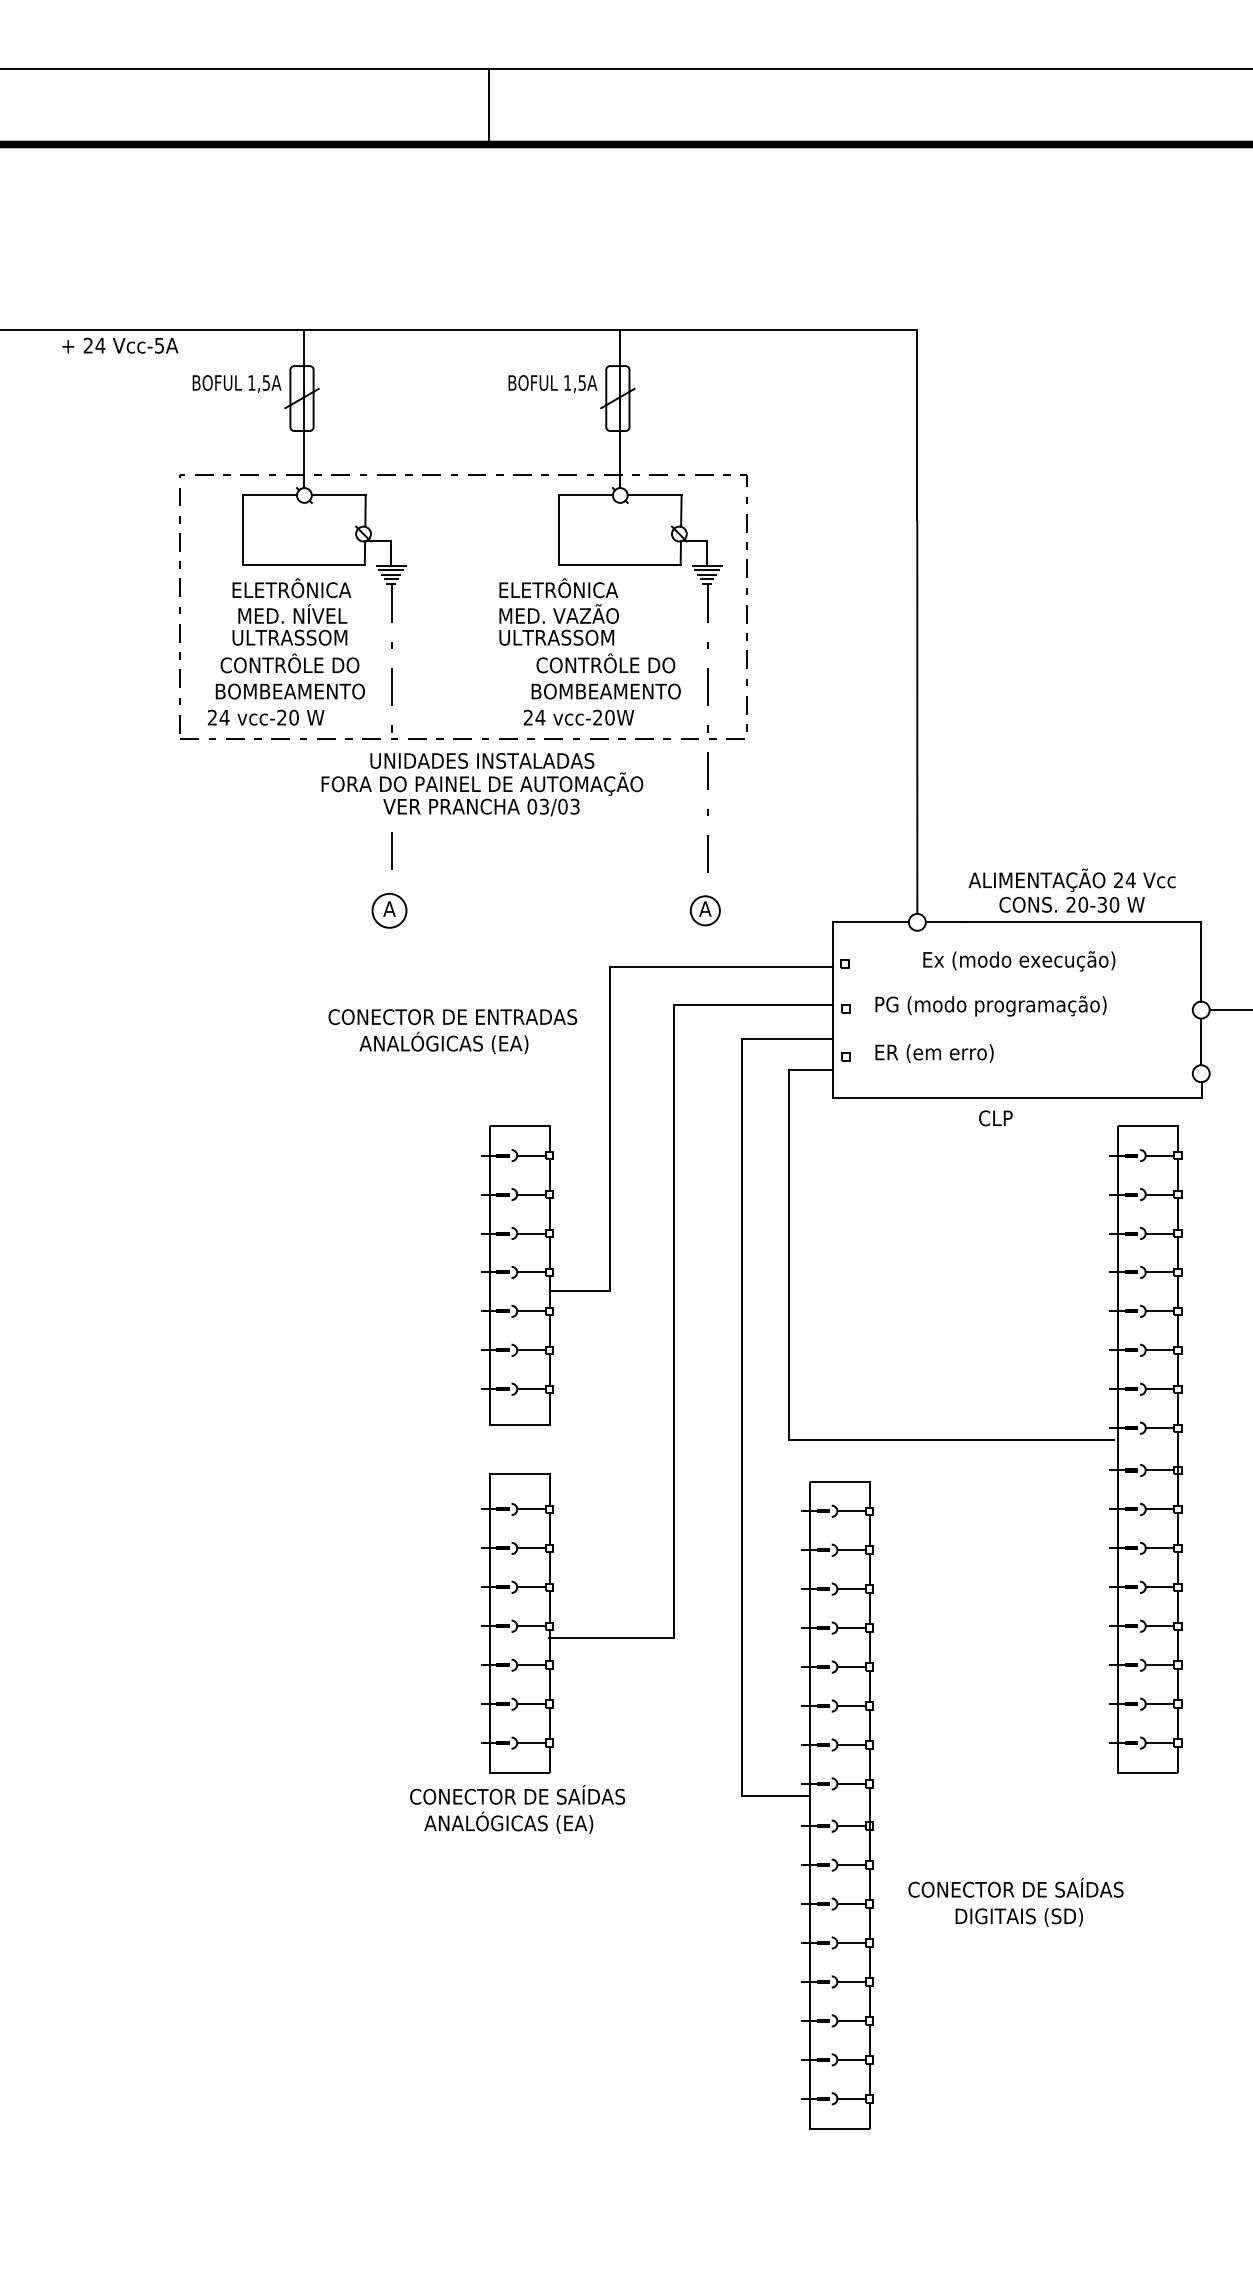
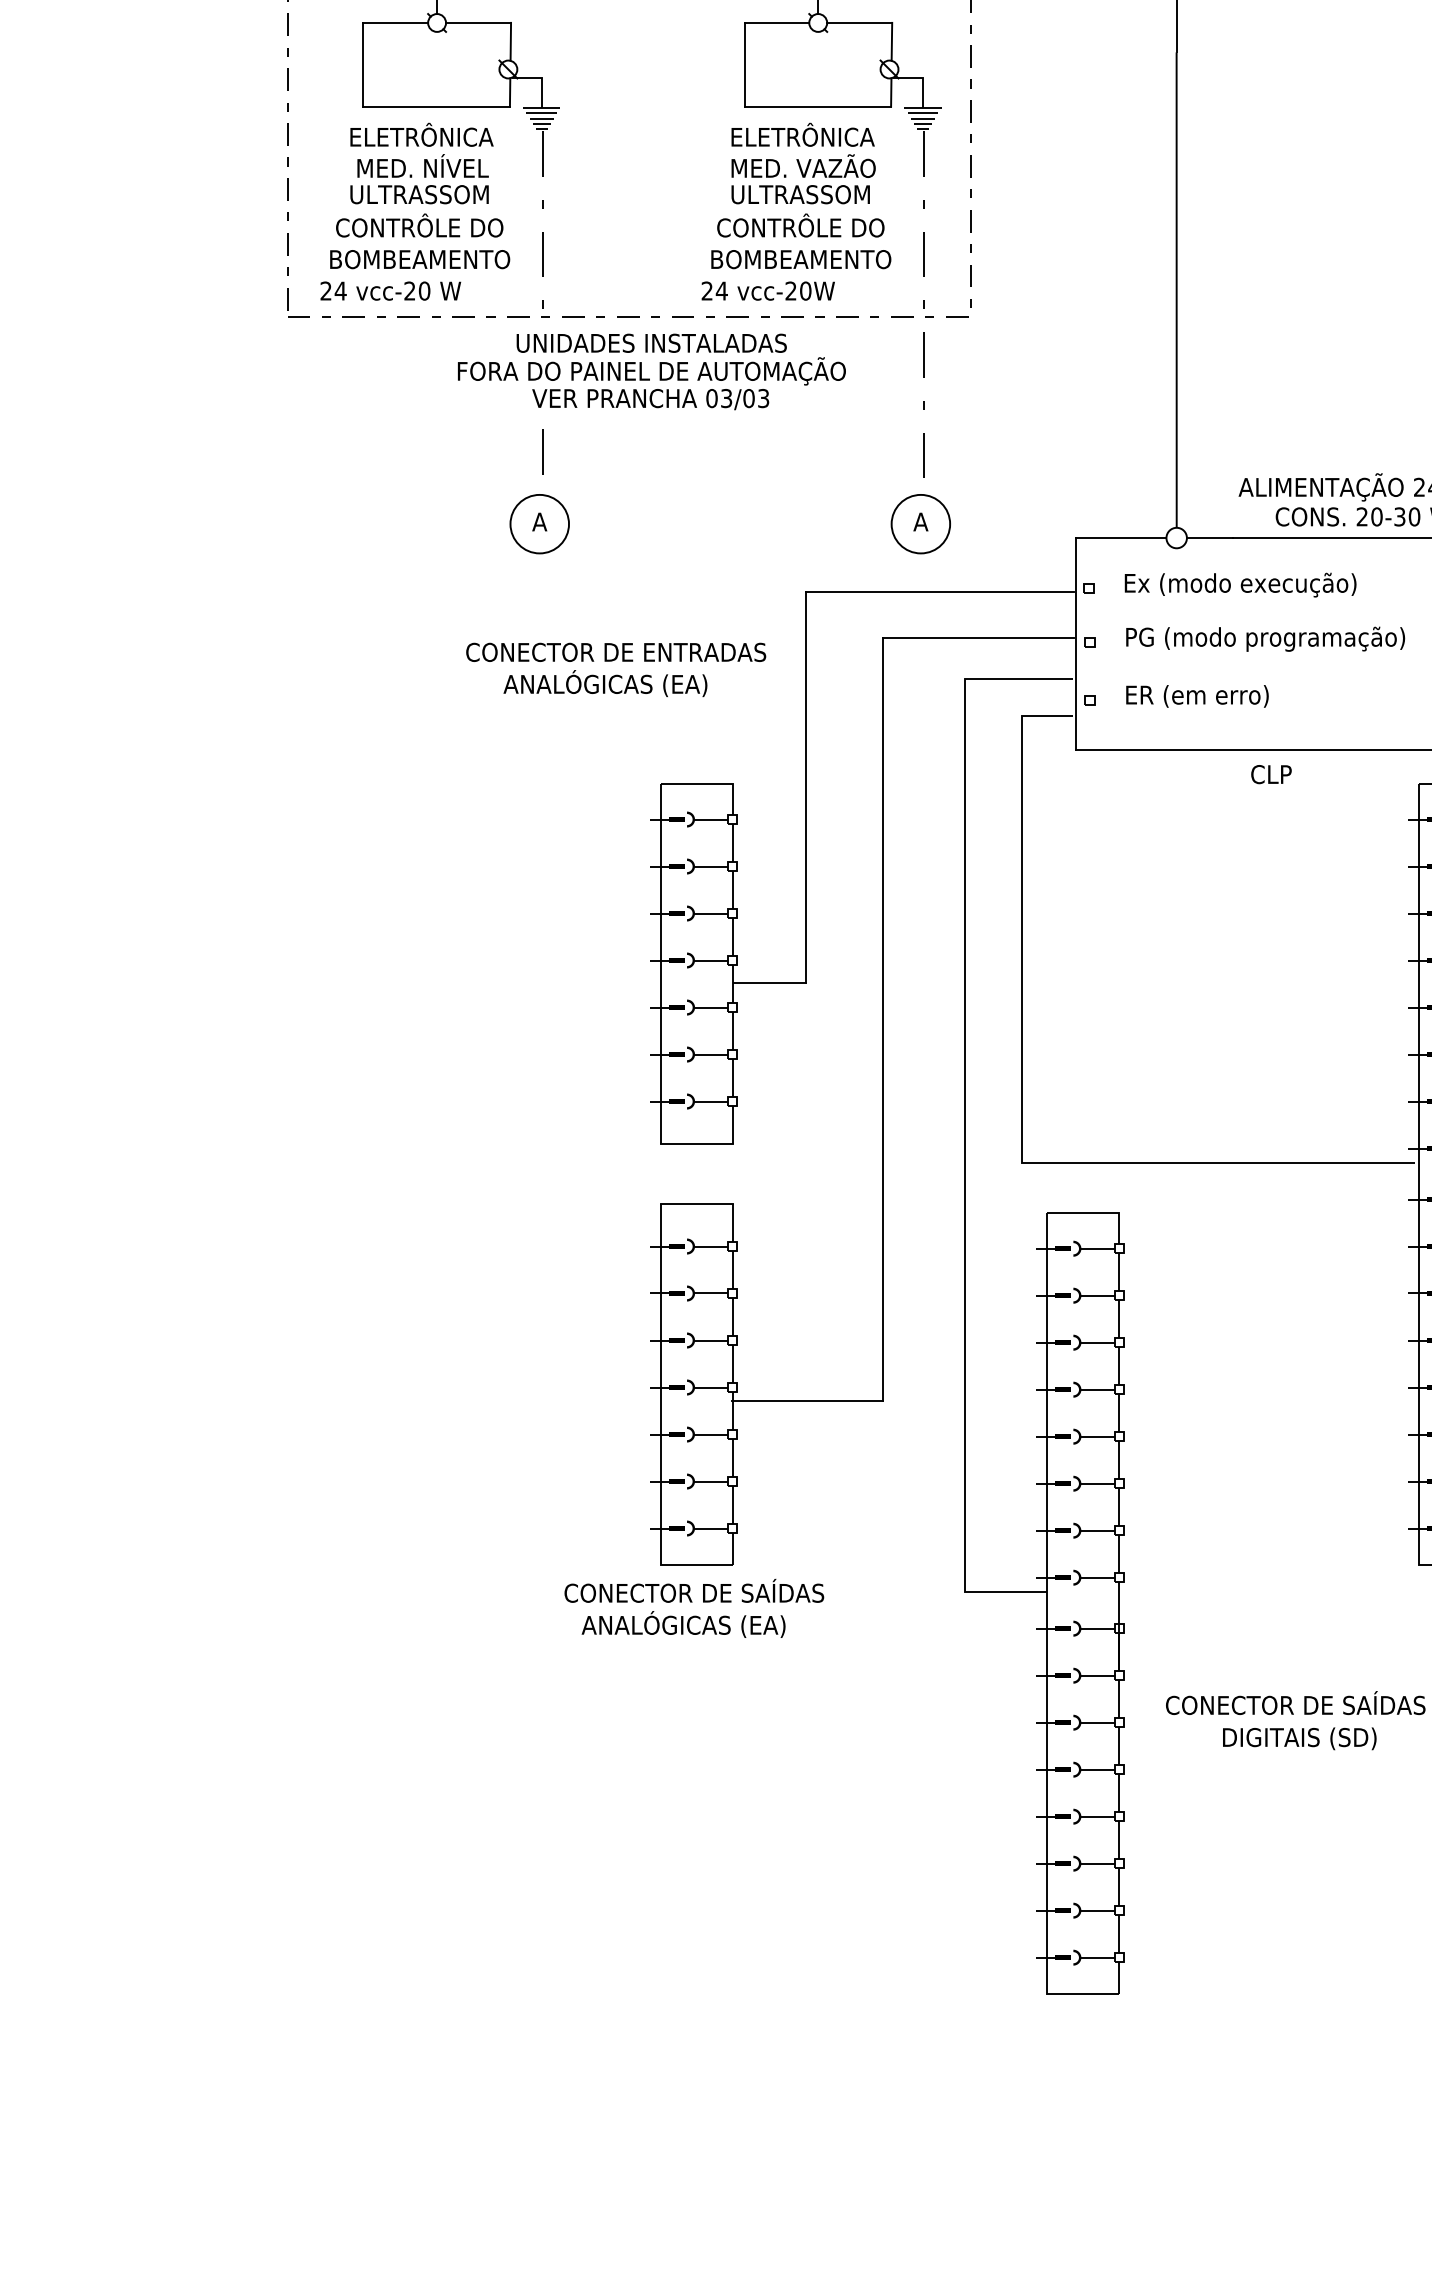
text: (558, 611) -> (802, 162), moved
circle: (389, 910) -> (539, 523), size x1.43
circle: (705, 910) -> (921, 523), size x1.67
text: (1019, 961) -> (1240, 585), moved

